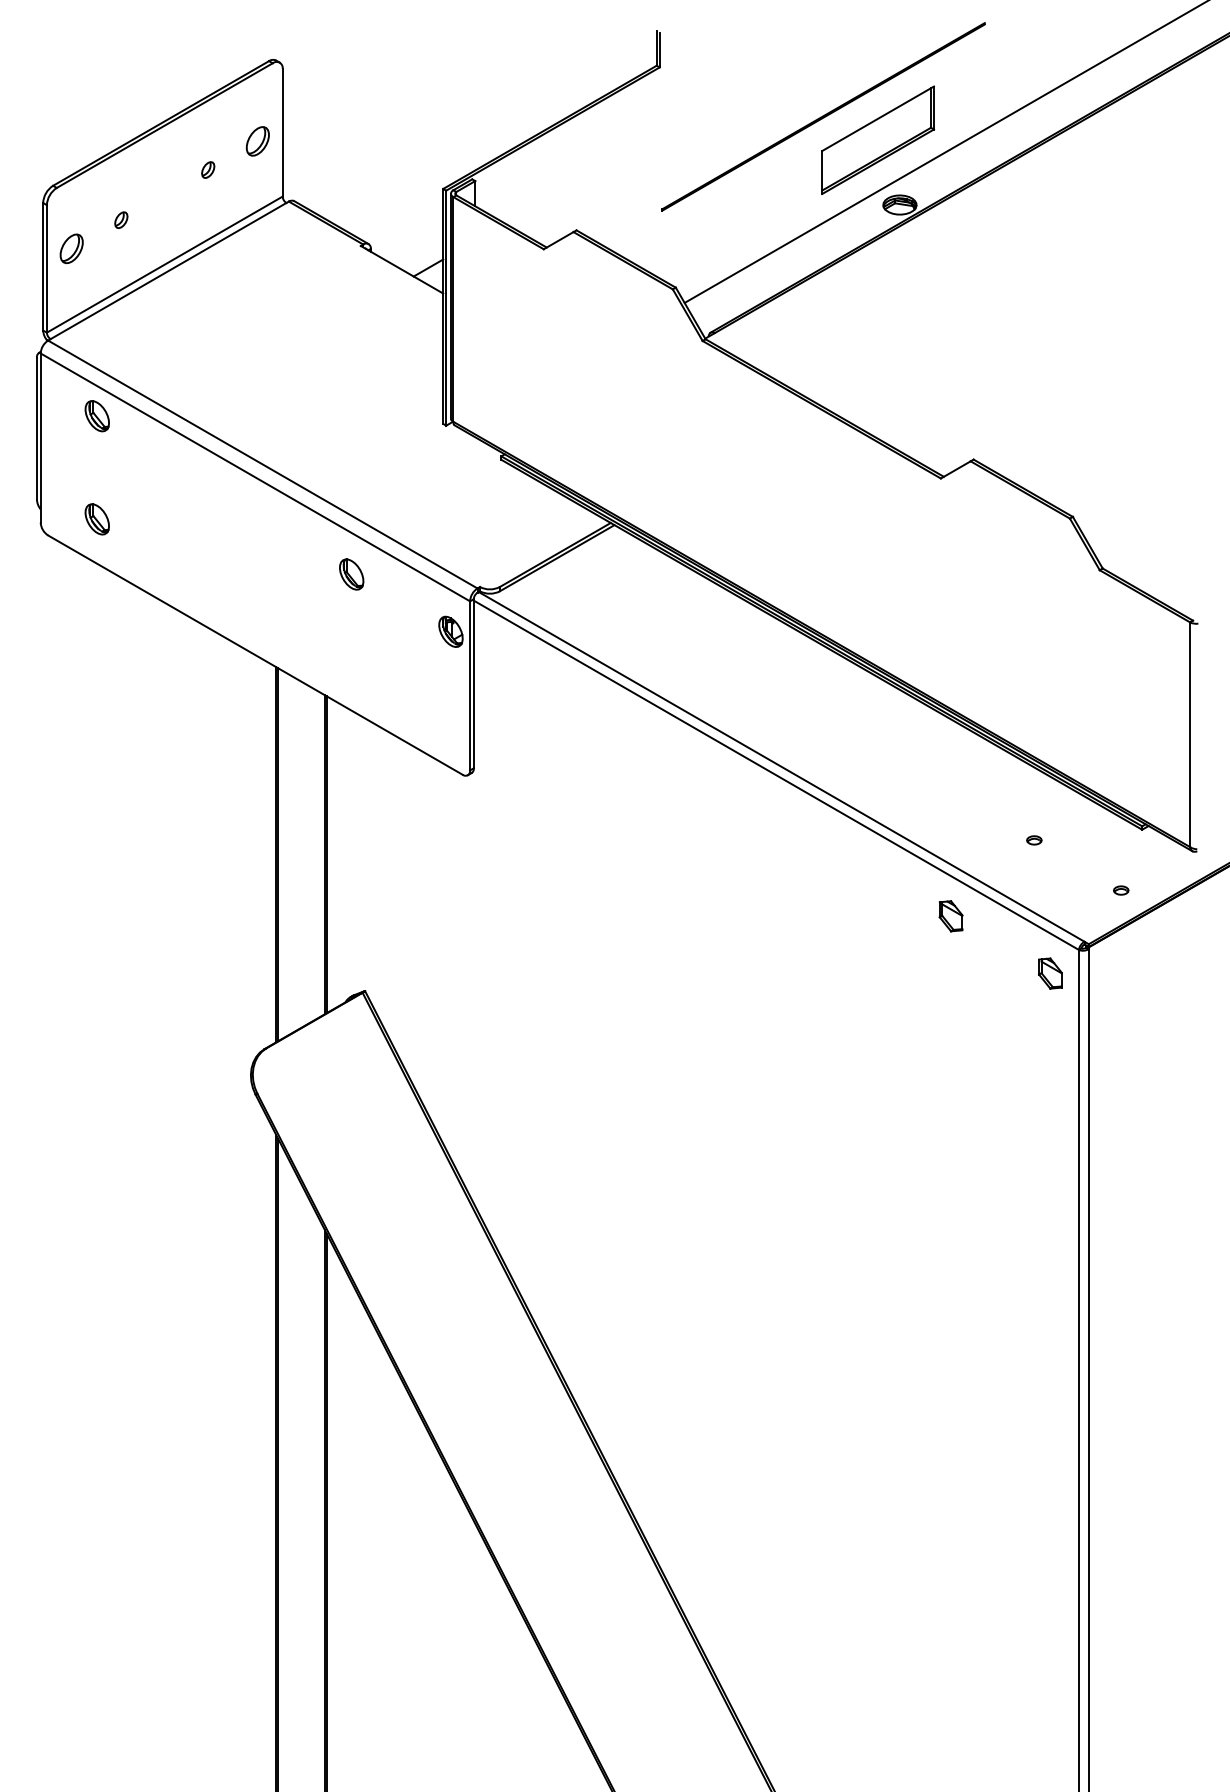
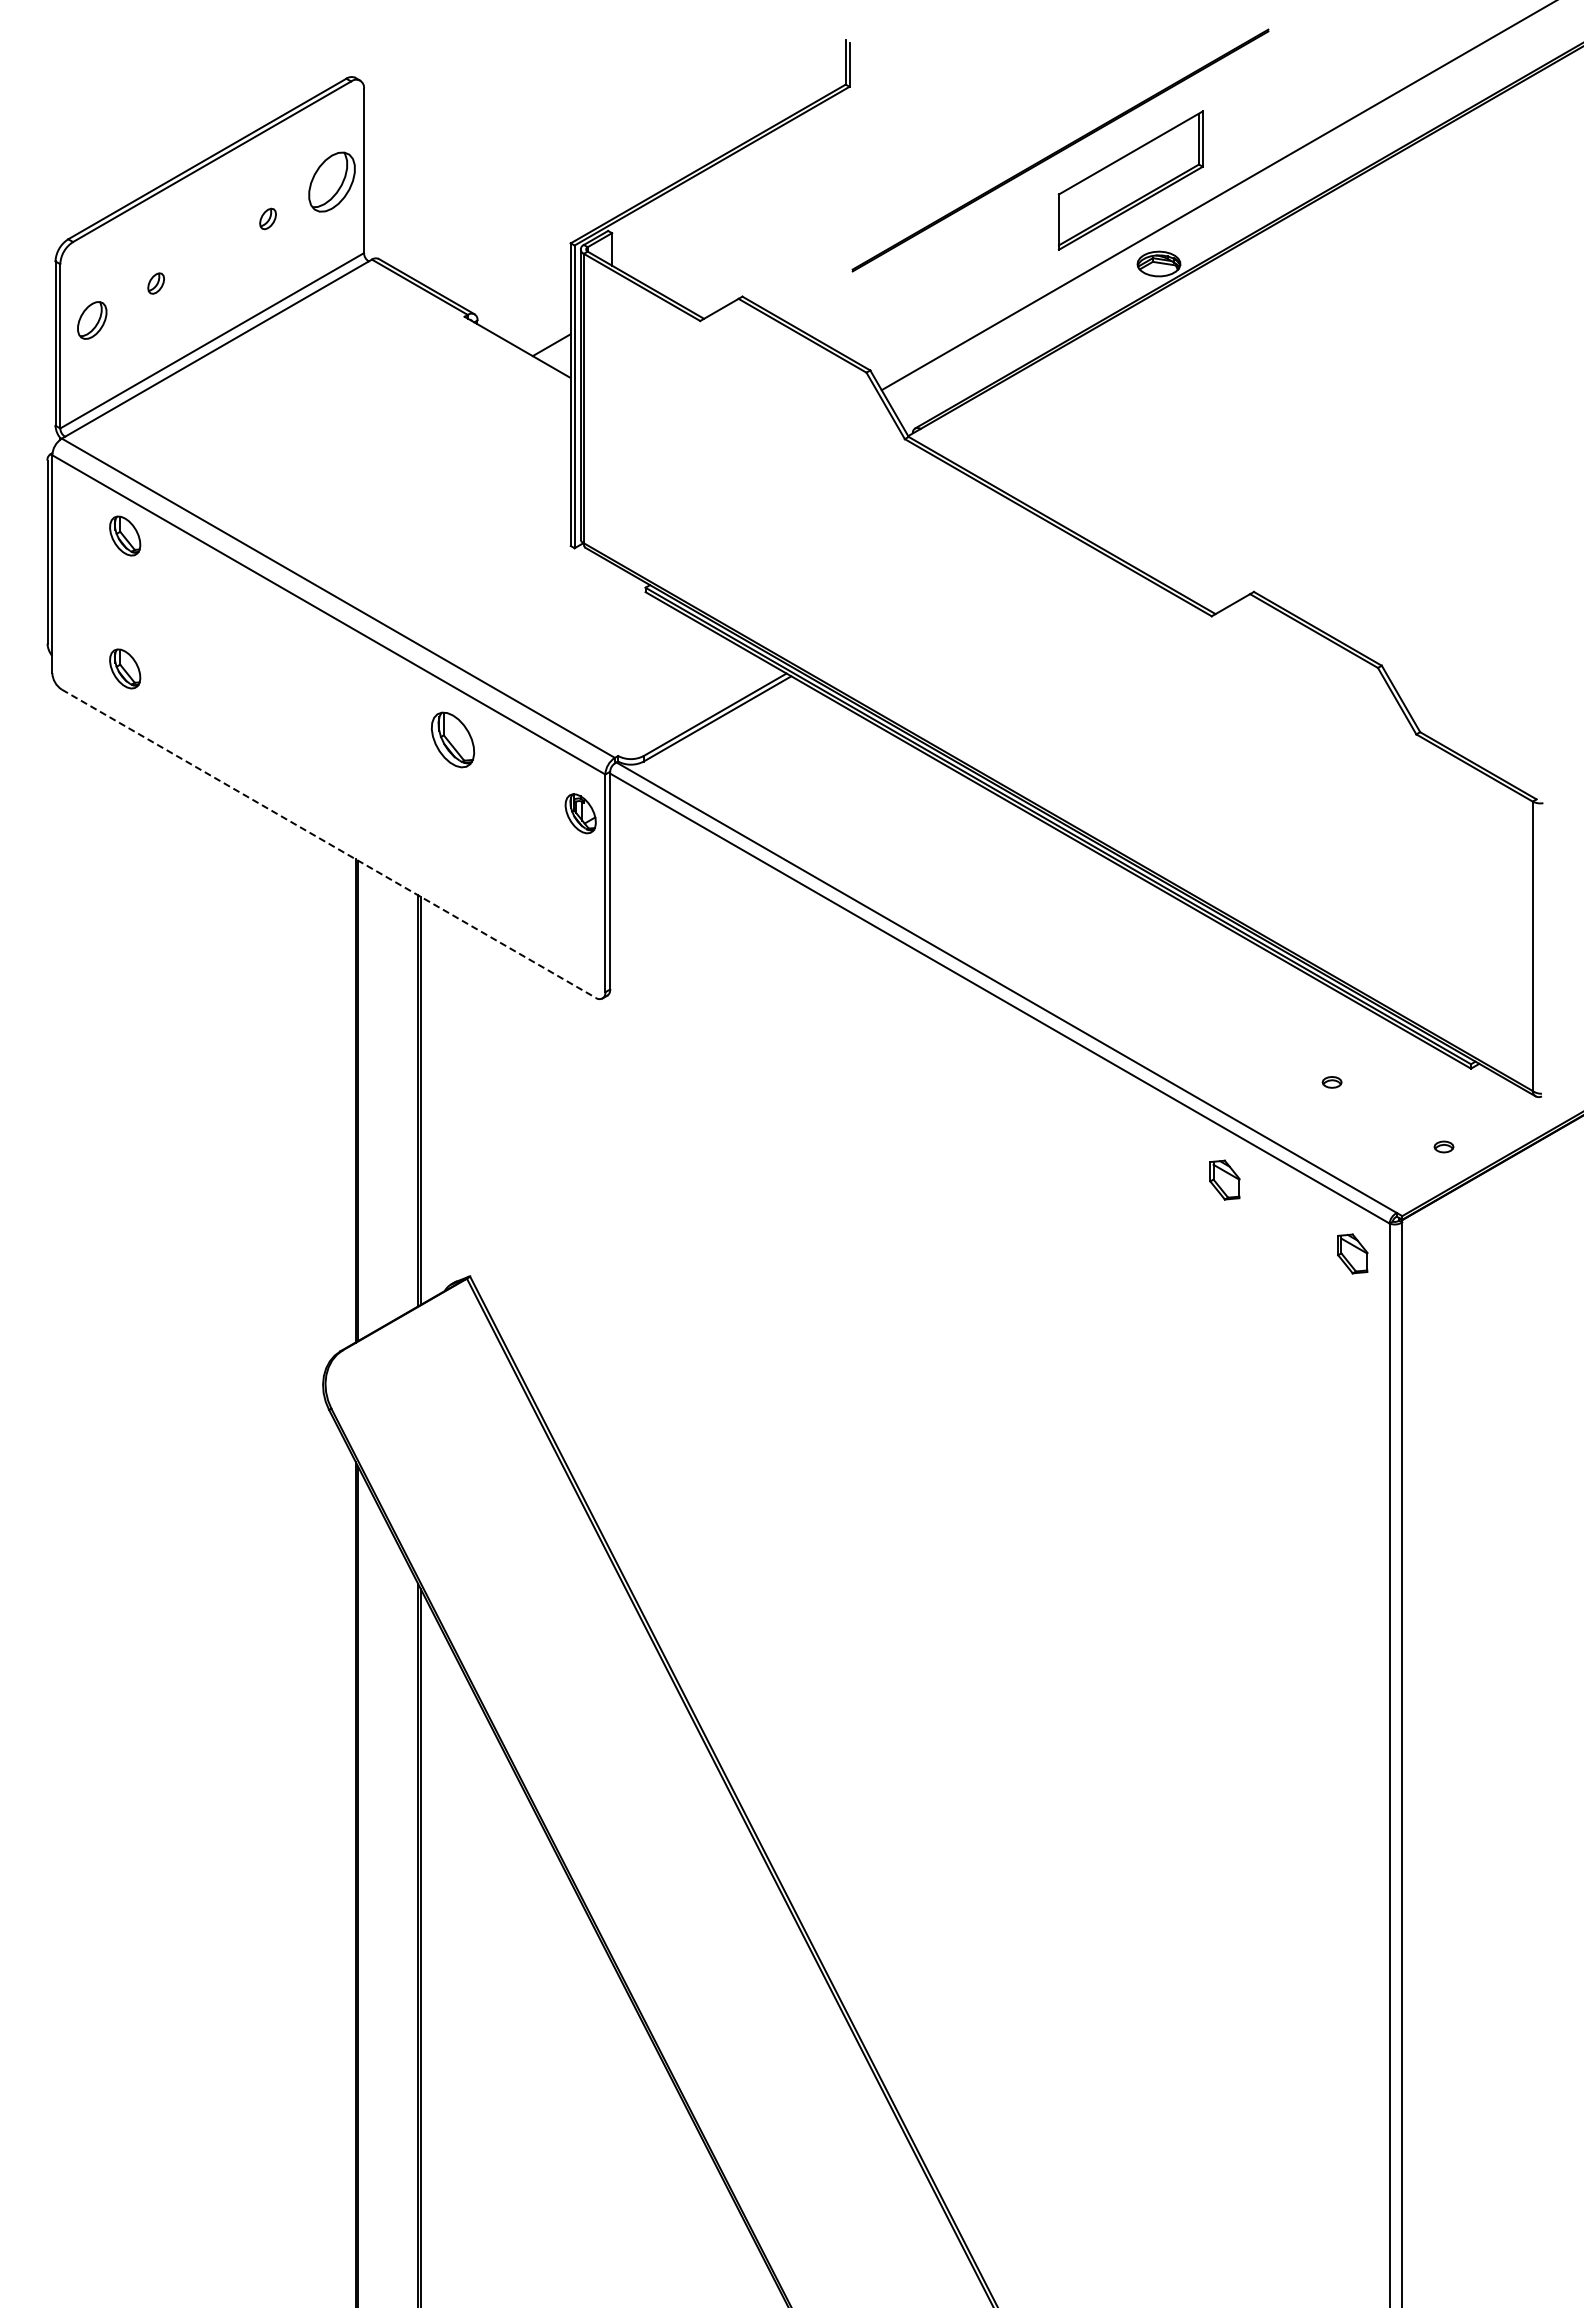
part: (257, 140) -> (331, 181), size x1.6
part: (351, 574) -> (452, 739), size x1.4
line: (255, 654) -> (329, 843), solid -> dashed

